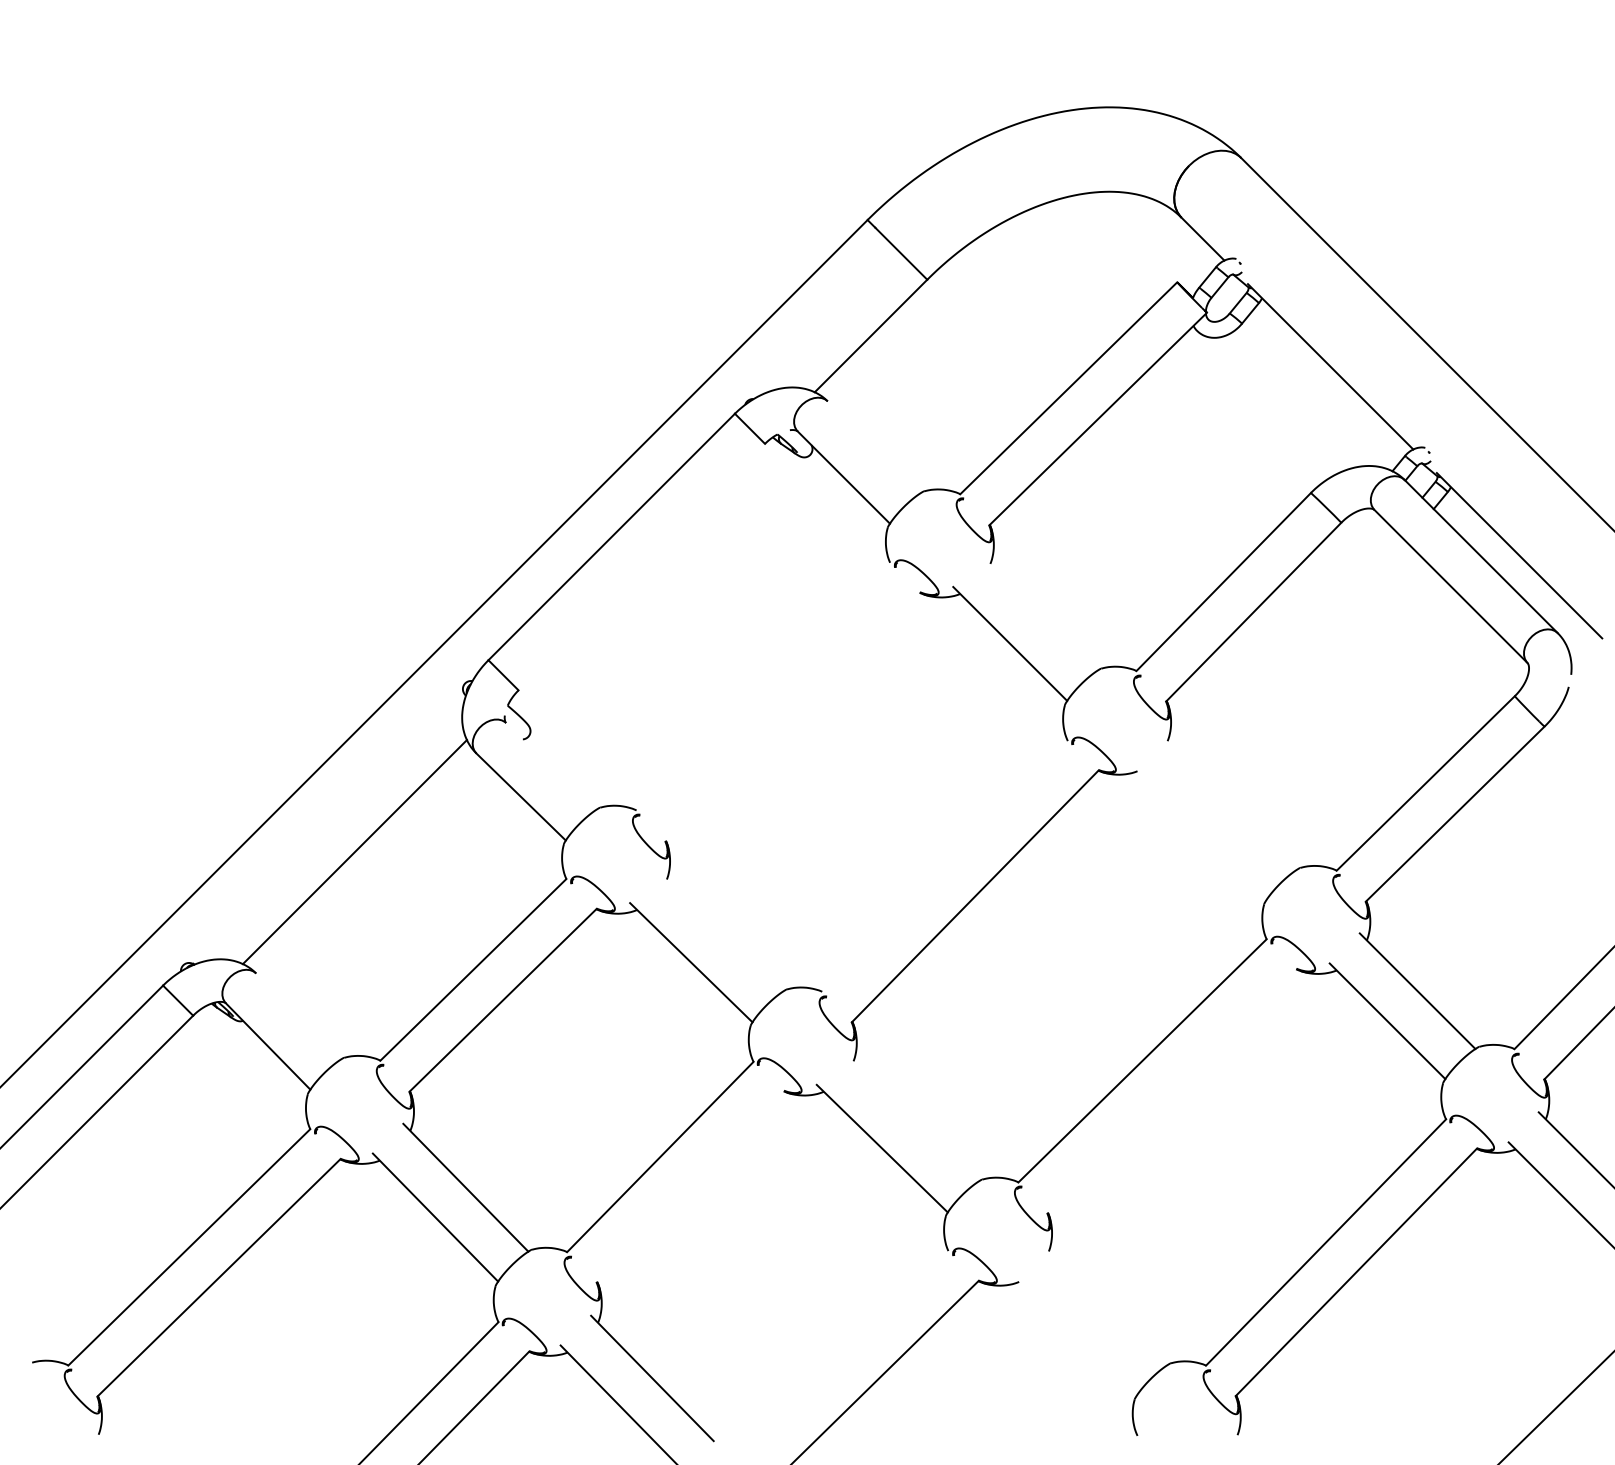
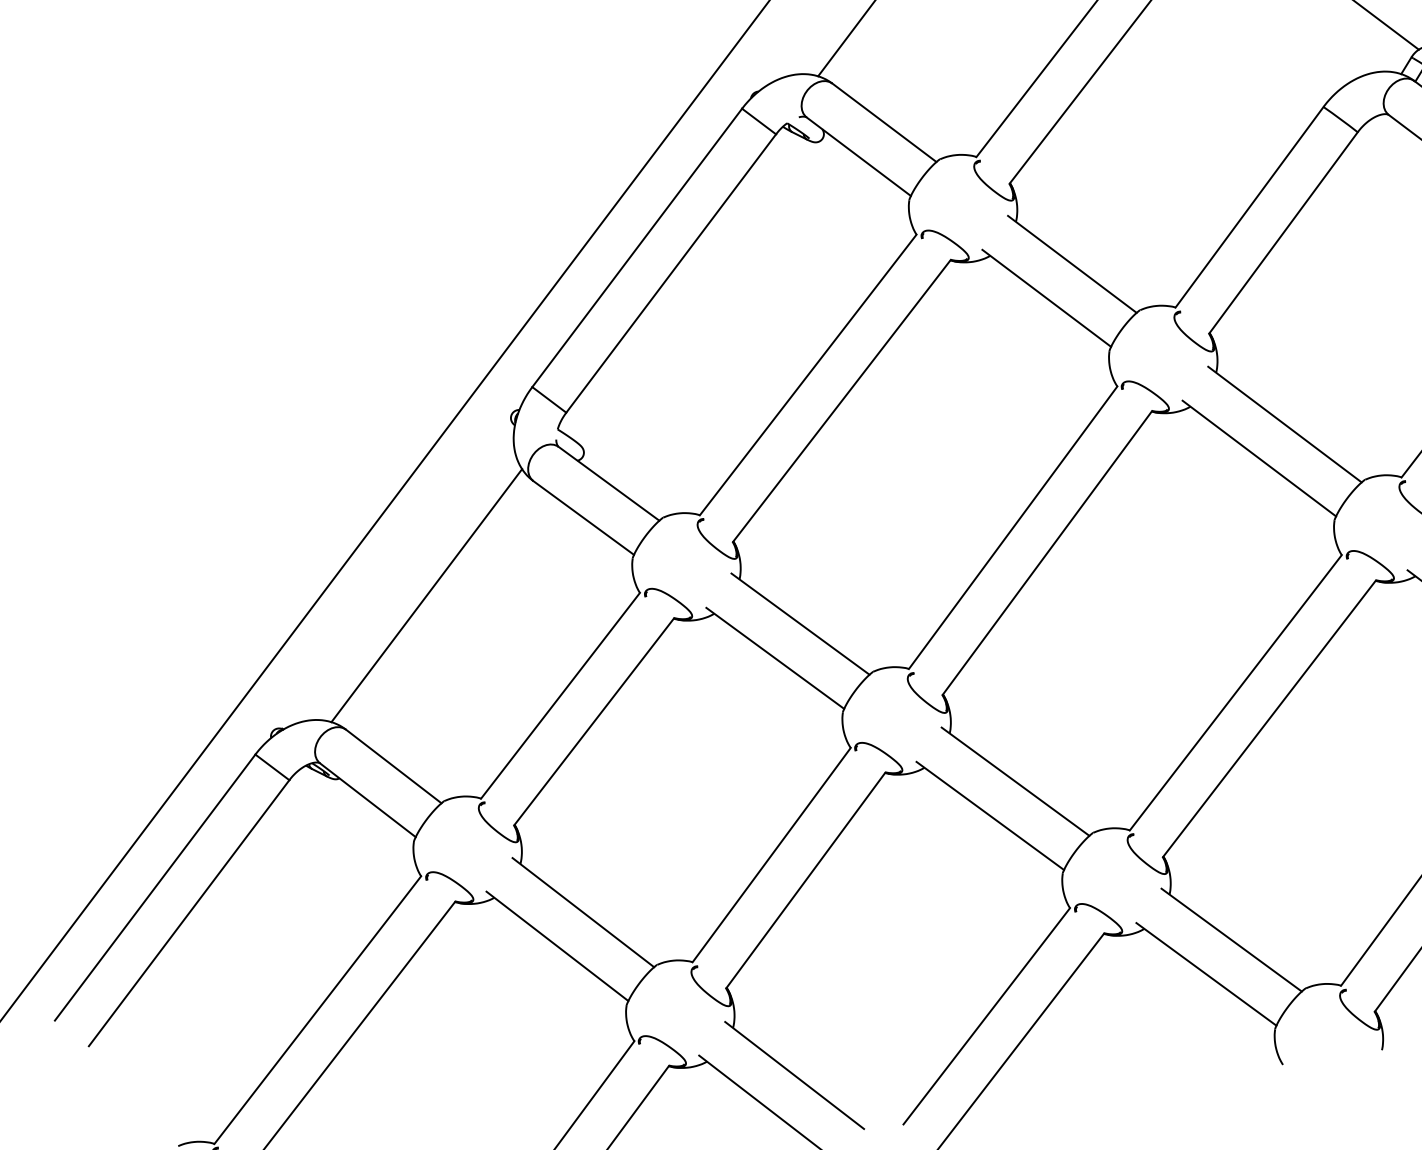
line: (873, 447) -> (884, 122), added
line: (641, 566) -> (670, 272), added
line: (1040, 613) -> (1072, 263), added
line: (763, 686) -> (808, 374), added
line: (793, 717) -> (842, 401), added
line: (550, 766) -> (608, 483), added
line: (1228, 802) -> (1284, 424), added
line: (1198, 832) -> (1259, 458), added
line: (944, 866) -> (1012, 527), added
line: (720, 932) -> (799, 624), added
line: (298, 1016) -> (393, 766), added
line: (1172, 1090) -> (1269, 717), added
line: (911, 1118) -> (1015, 782), added
line: (690, 1186) -> (805, 880), added
line: (1103, 1304) -> (1231, 939), added
line: (1074, 1335) -> (1206, 974), added
line: (850, 1346) -> (986, 1016), added

